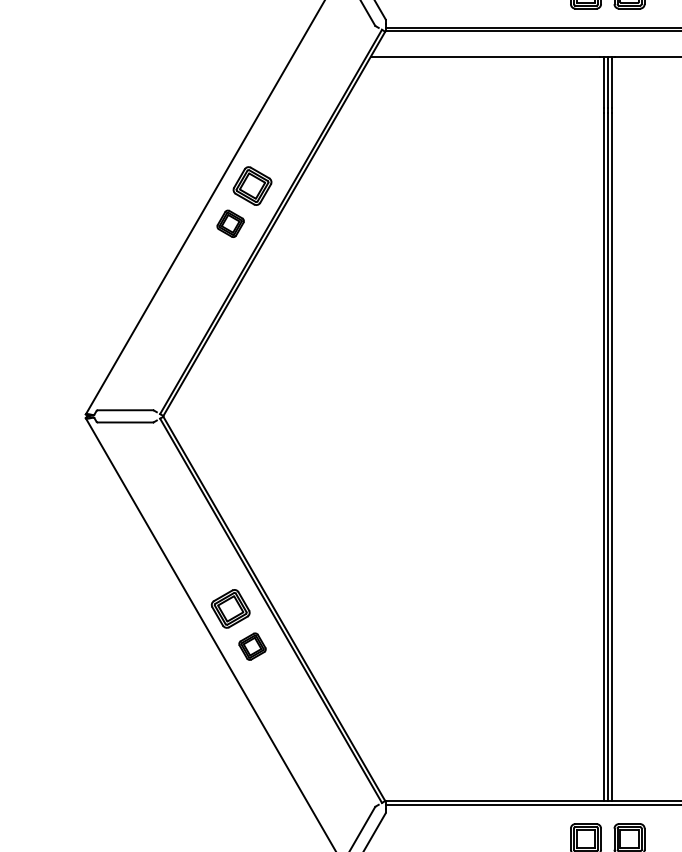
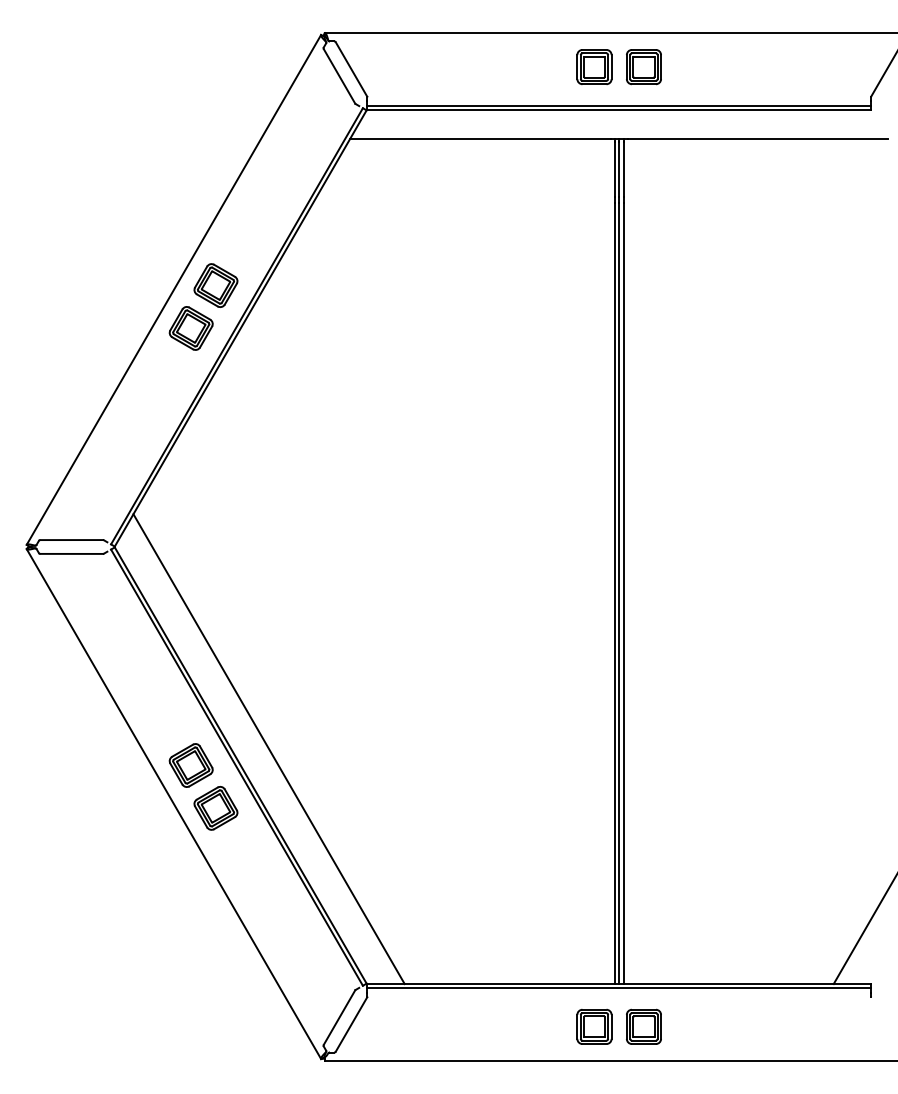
part: (230, 223) -> (190, 328), size x1.43
line: (298, 594) -> (268, 749), added
part: (252, 646) -> (215, 808), size x1.43

